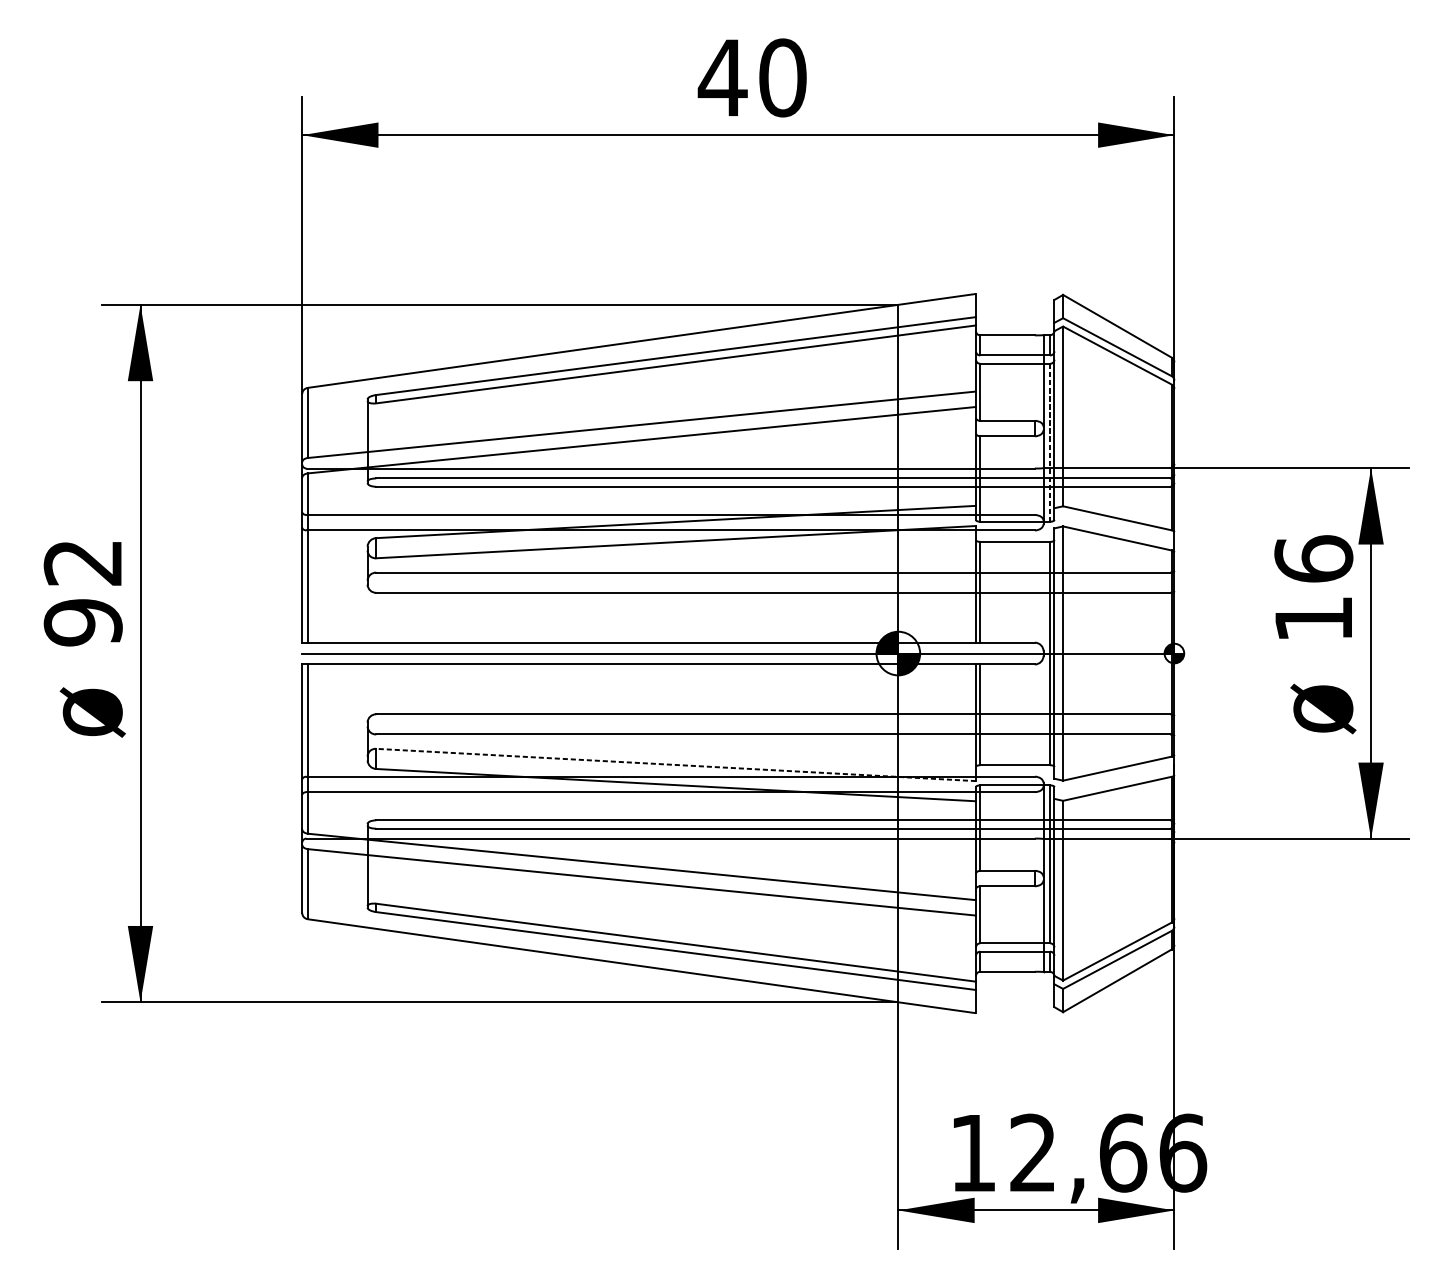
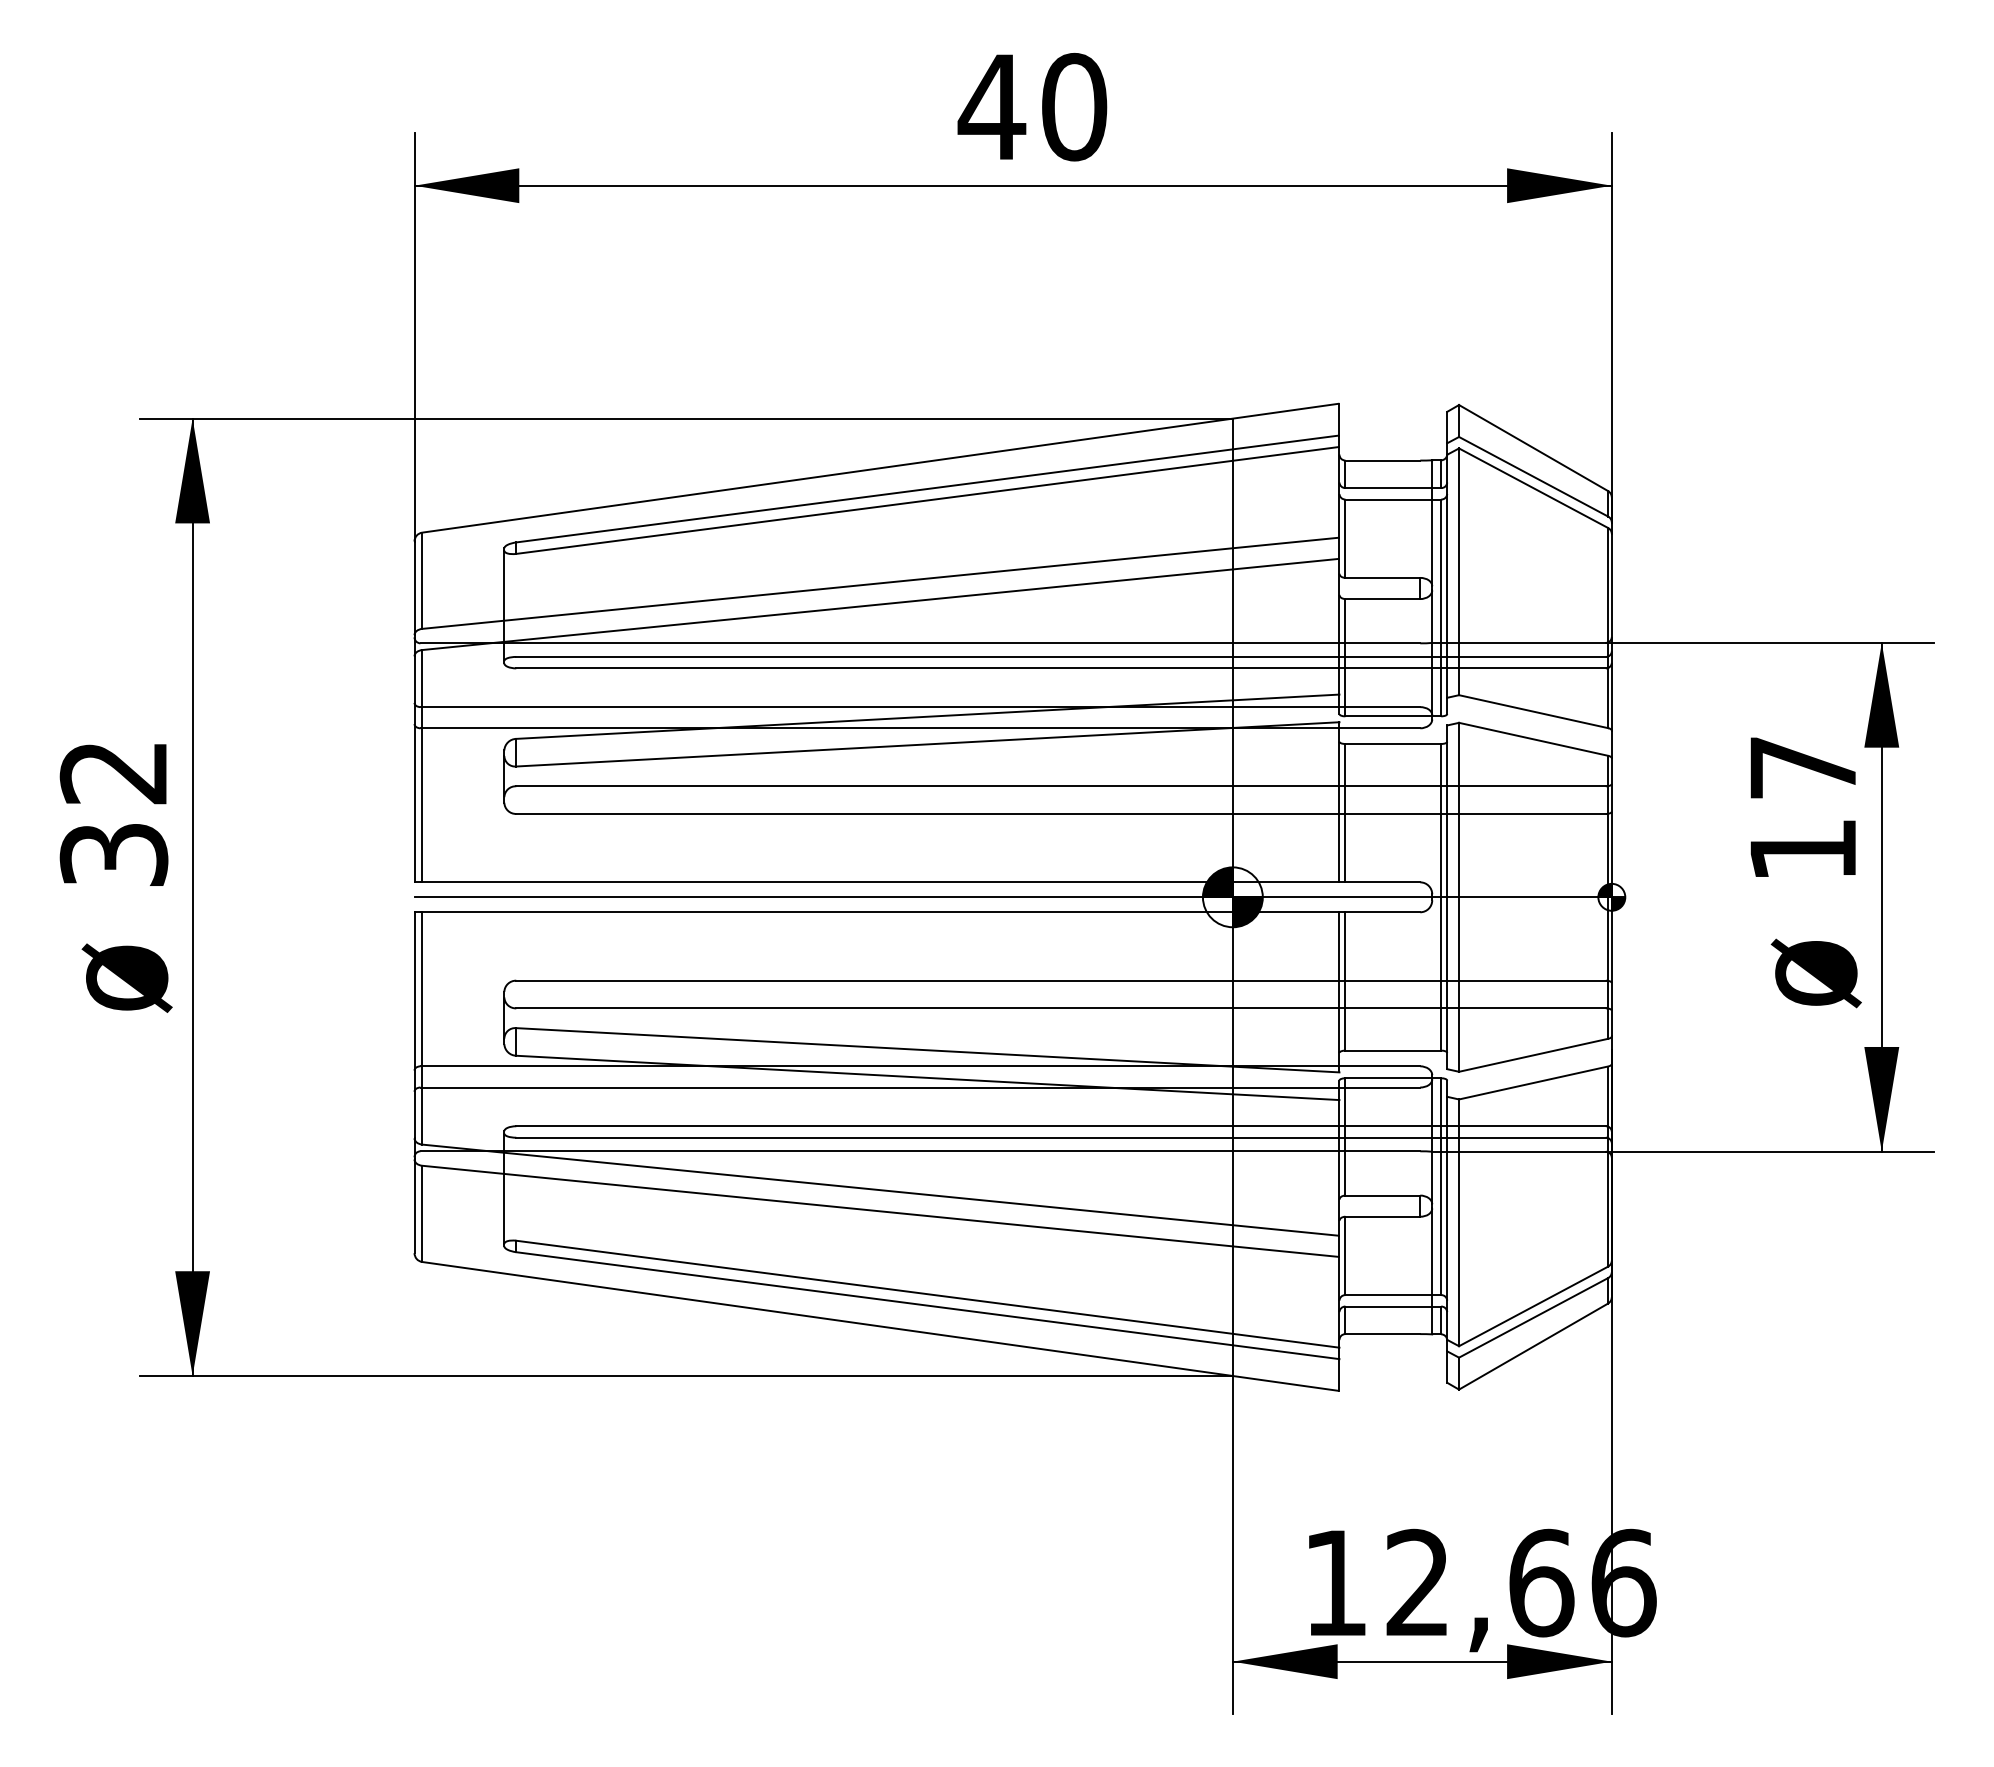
line: (1050, 442) -> (1441, 607), dashed -> solid
text: (1314, 558) -> (1803, 766), 16 -> 17
text: (82, 622) -> (113, 854), 92 -> 32
line: (675, 765) -> (927, 1050), dashed -> solid

